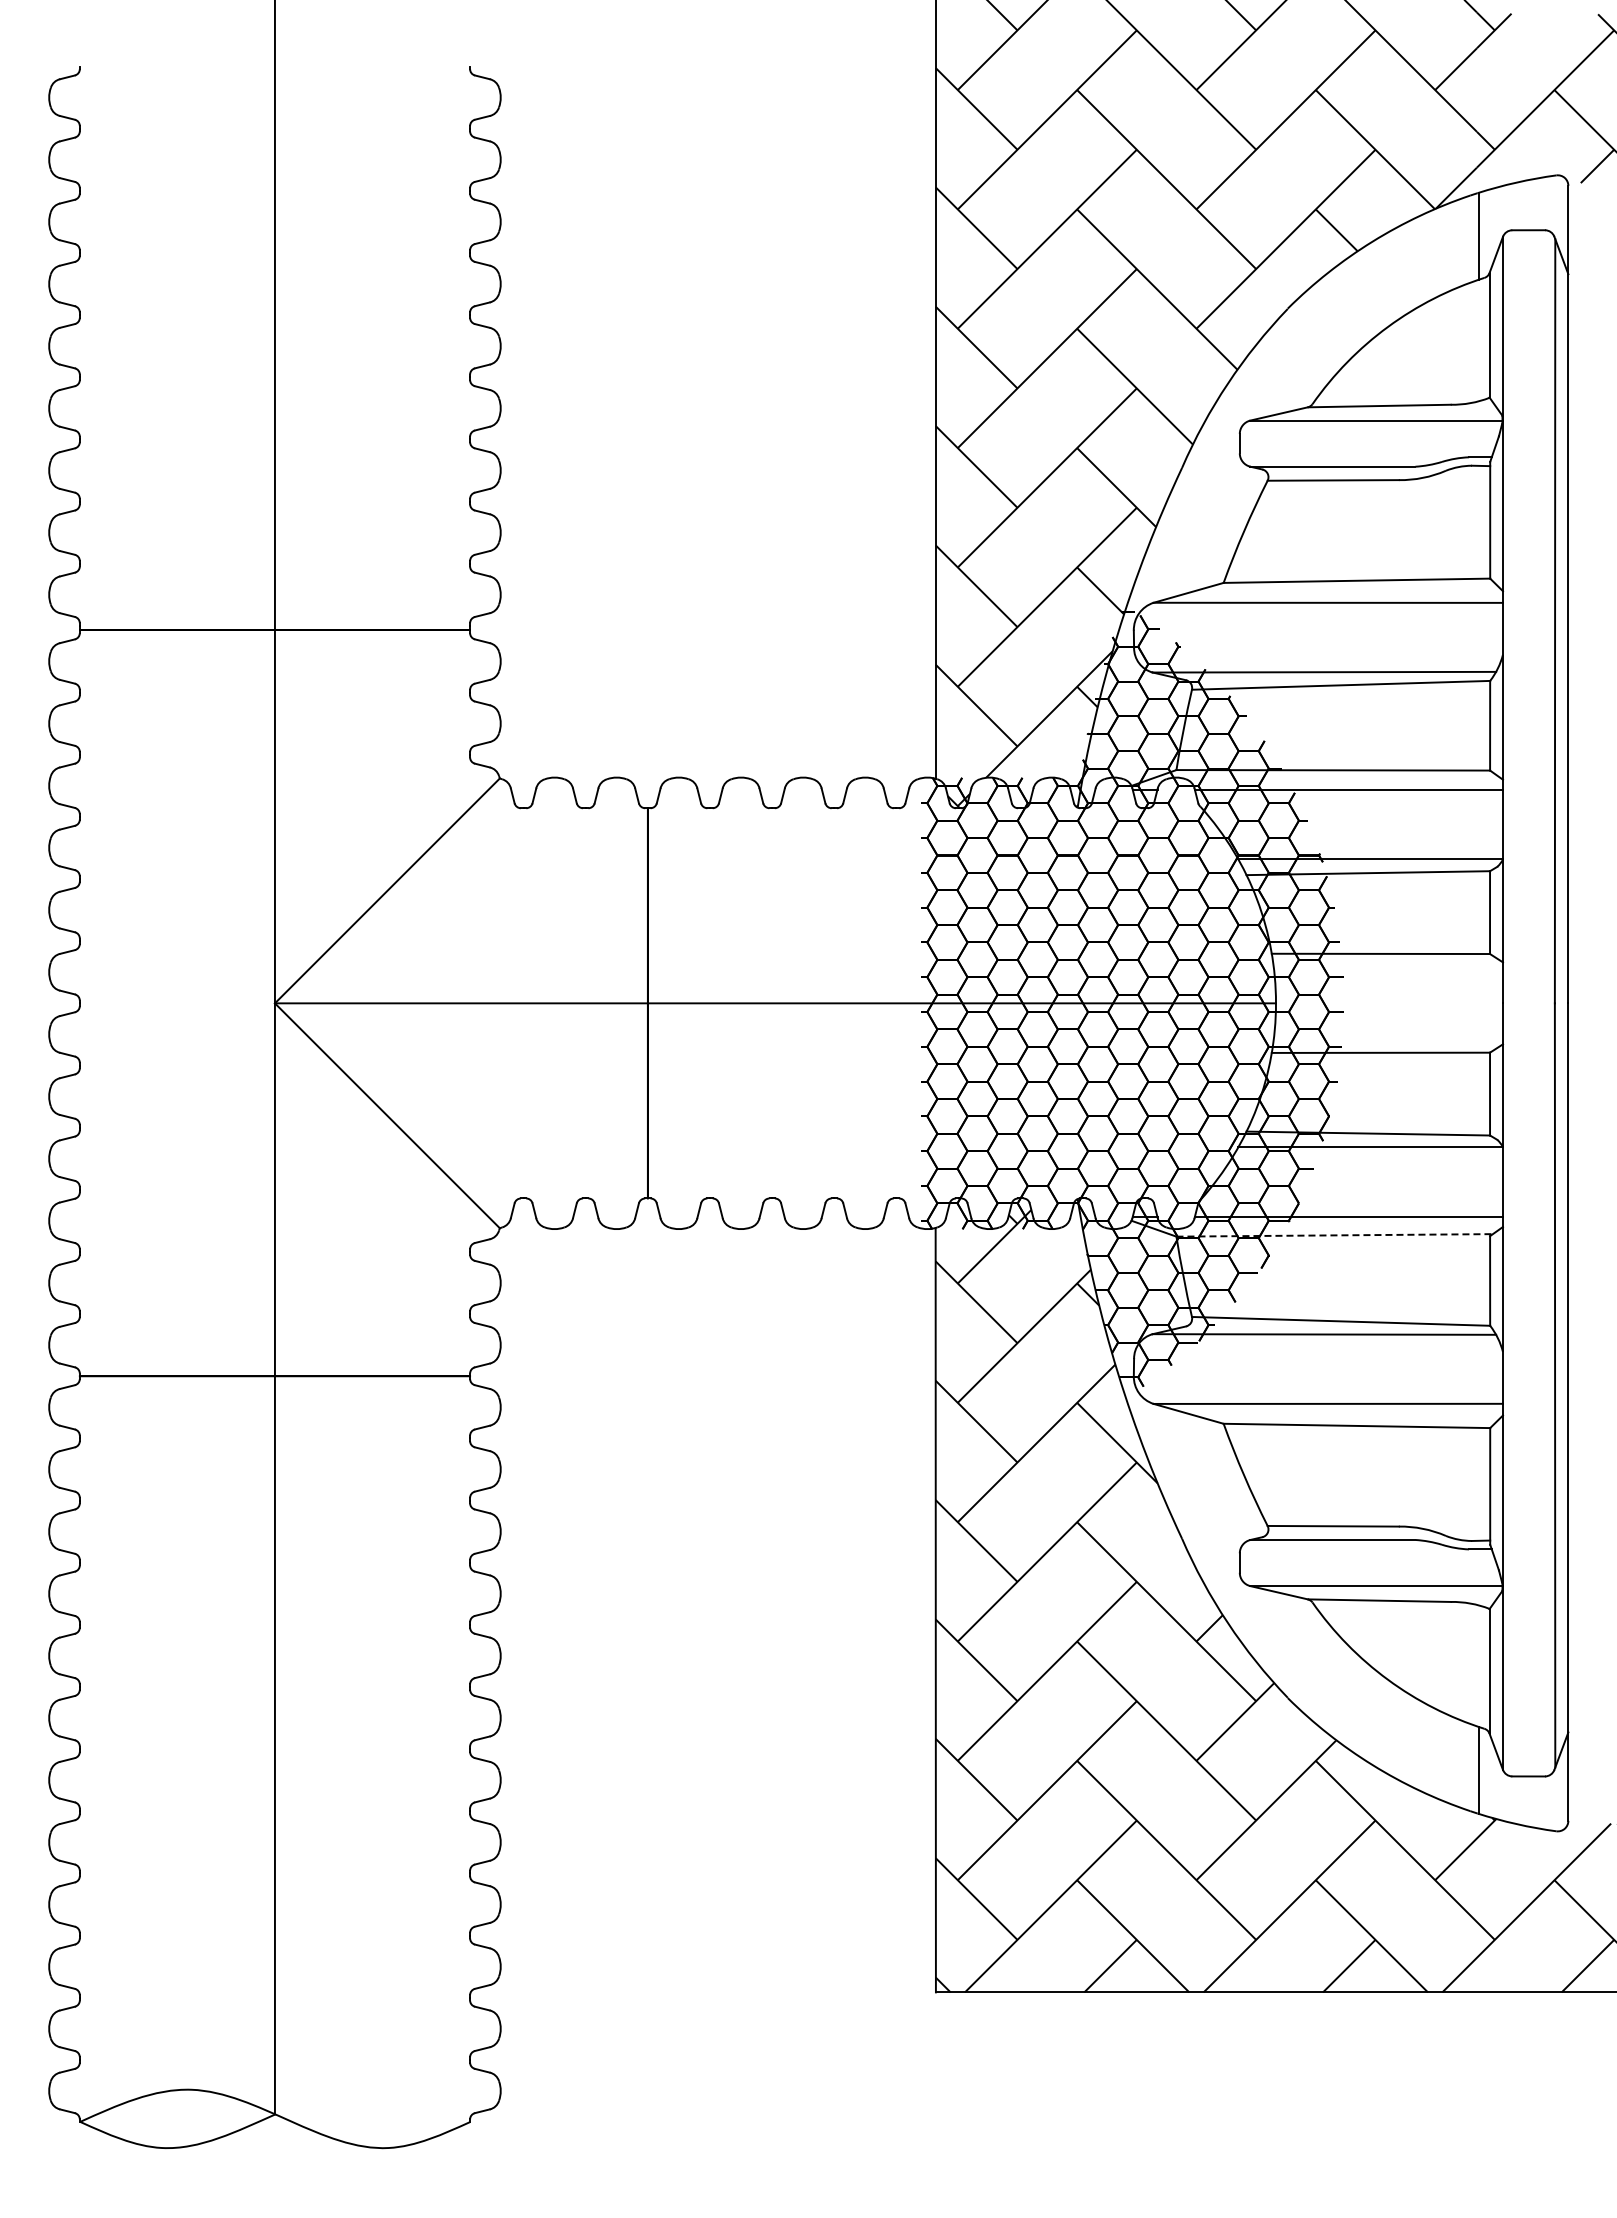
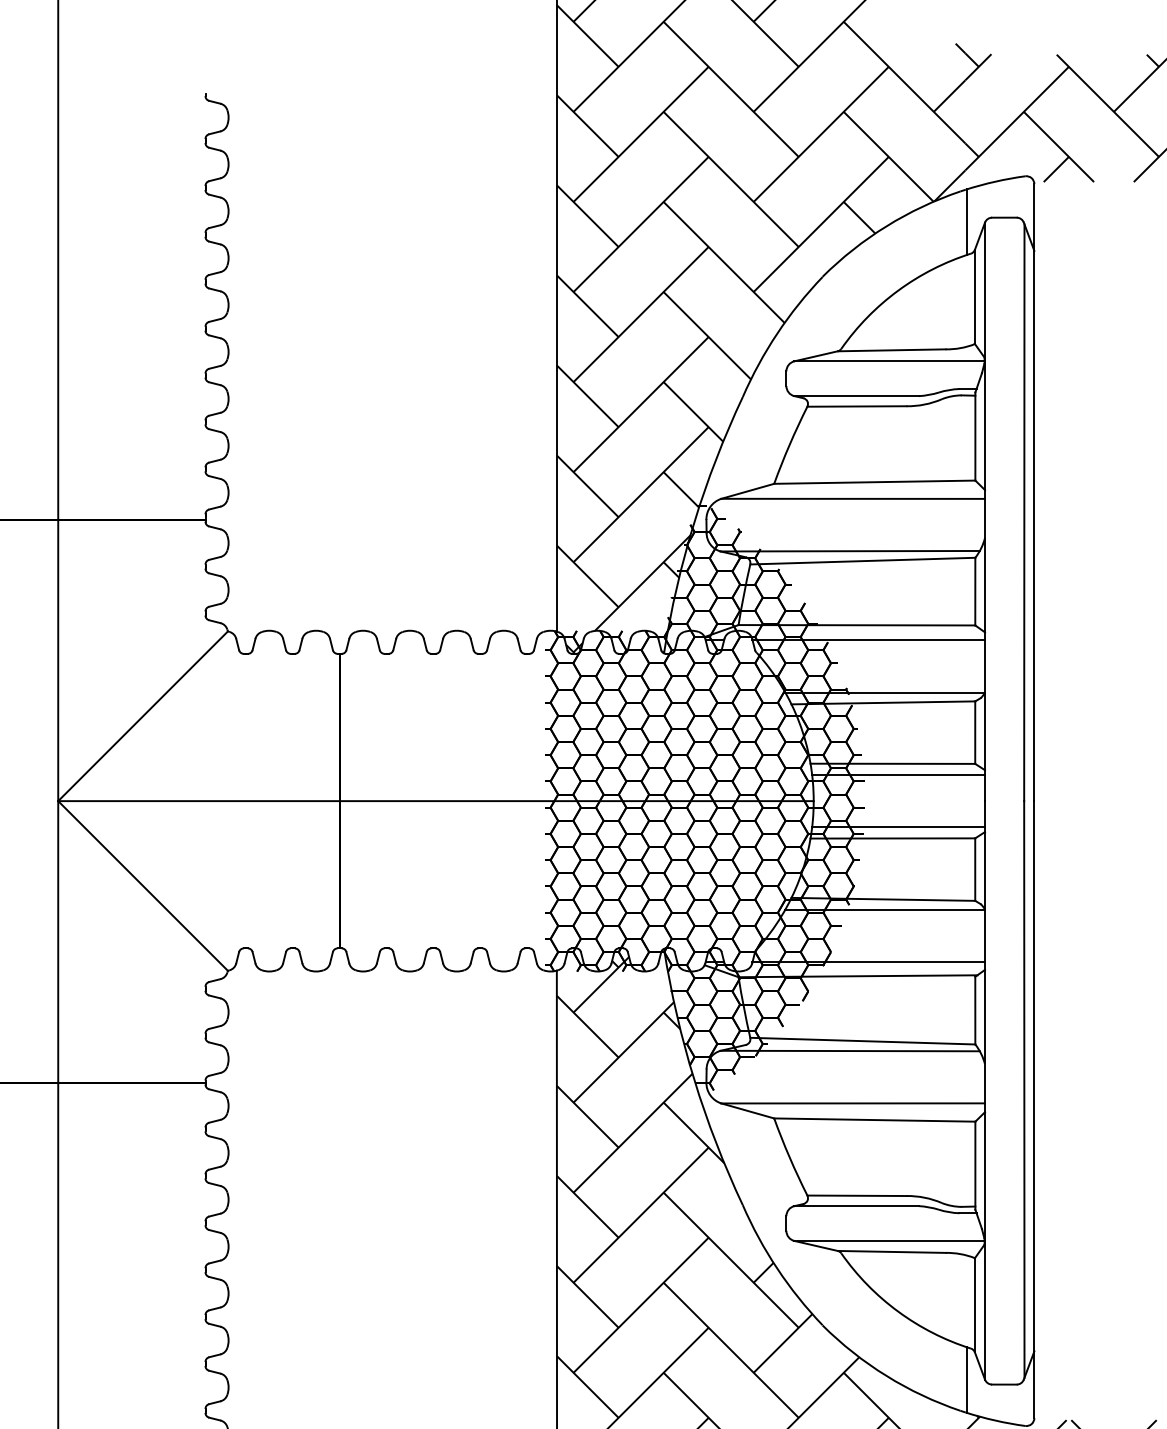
line: (1387, 968) -> (897, 774), added
line: (1387, 1038) -> (897, 827), added
line: (1335, 1235) -> (858, 976), dashed -> solid

